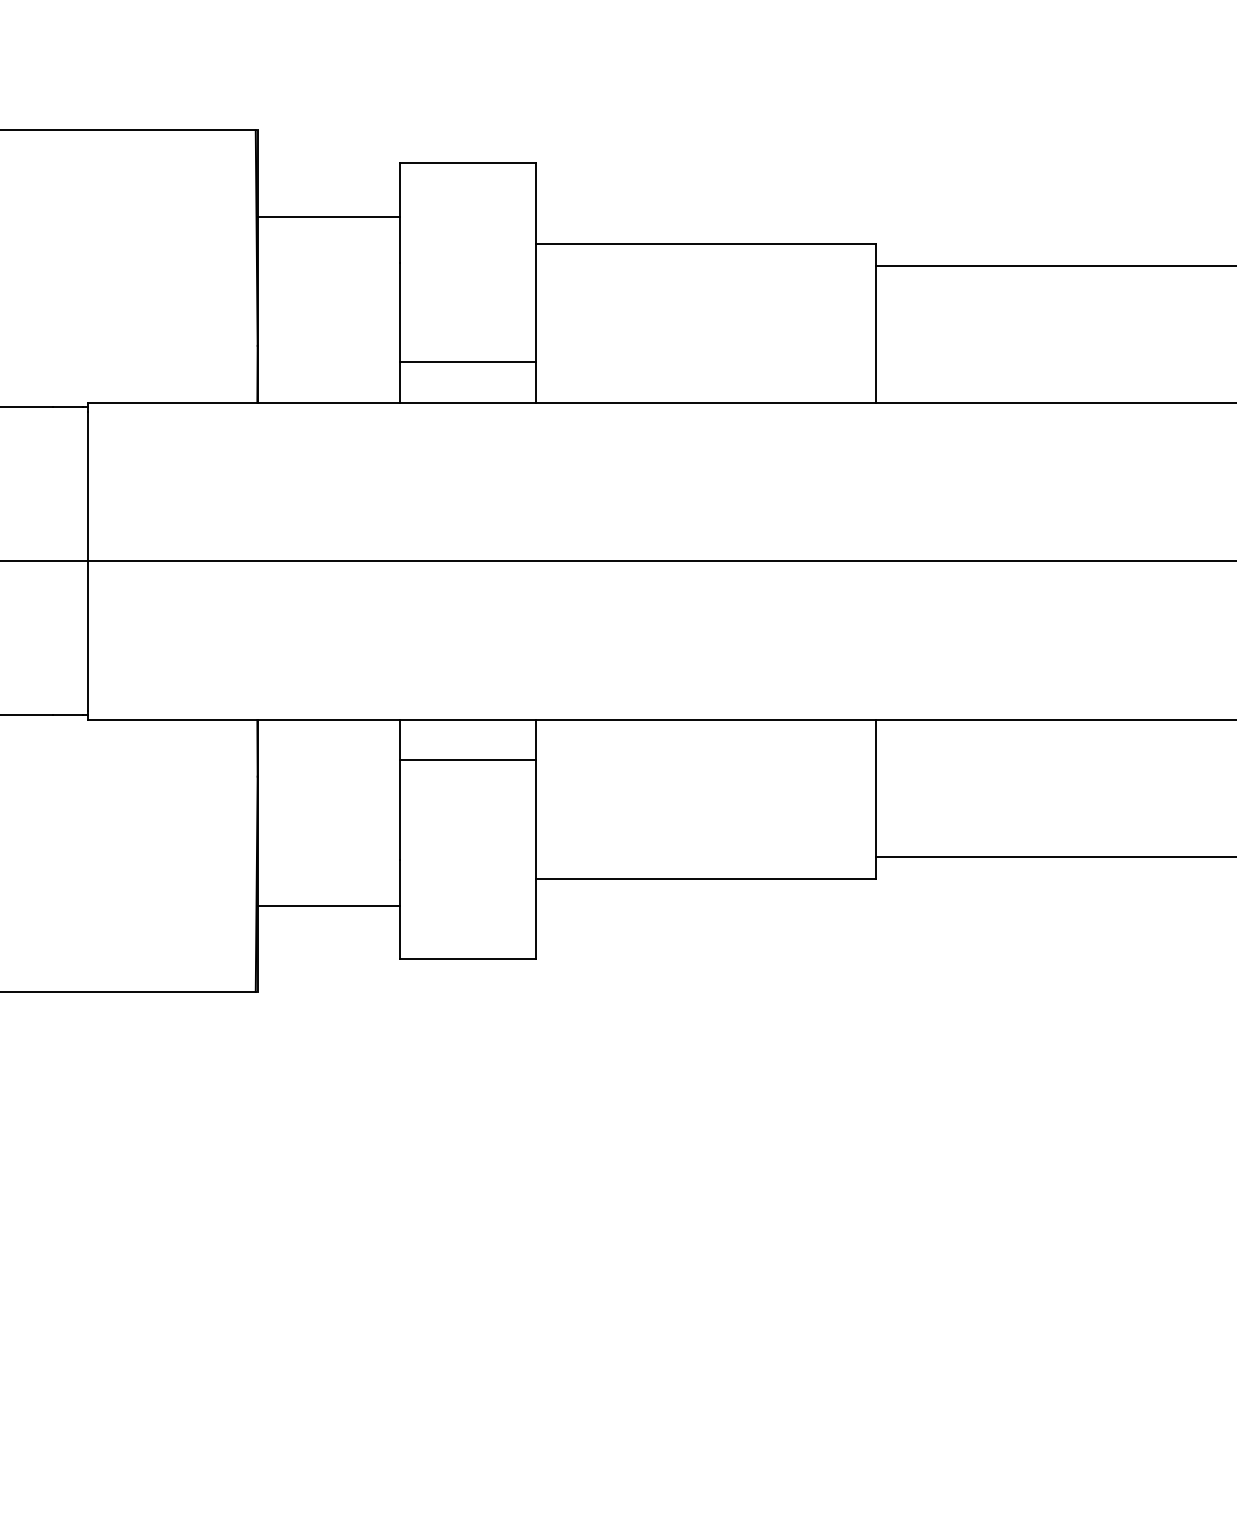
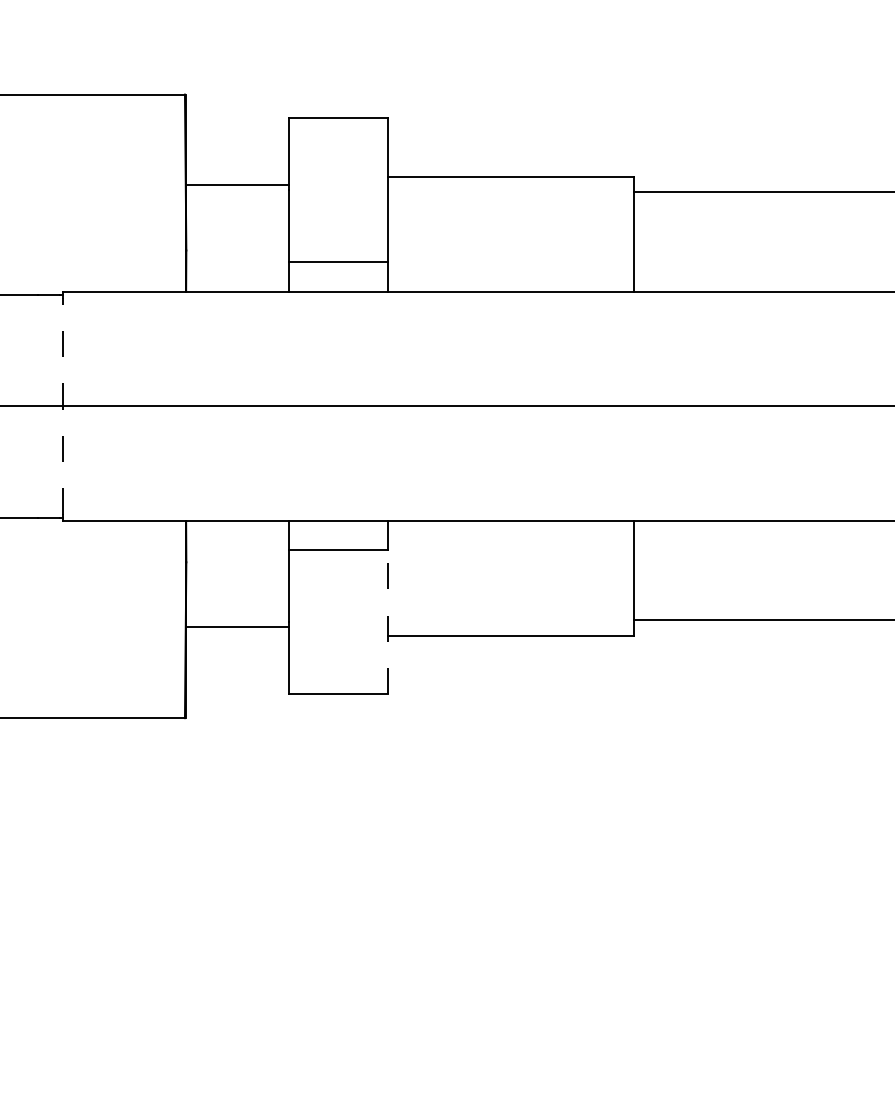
line: (328, 215) -> (237, 184), moved
line: (87, 560) -> (63, 405), solid -> dashed
line: (535, 858) -> (387, 621), solid -> dashed
line: (328, 905) -> (237, 626), moved

